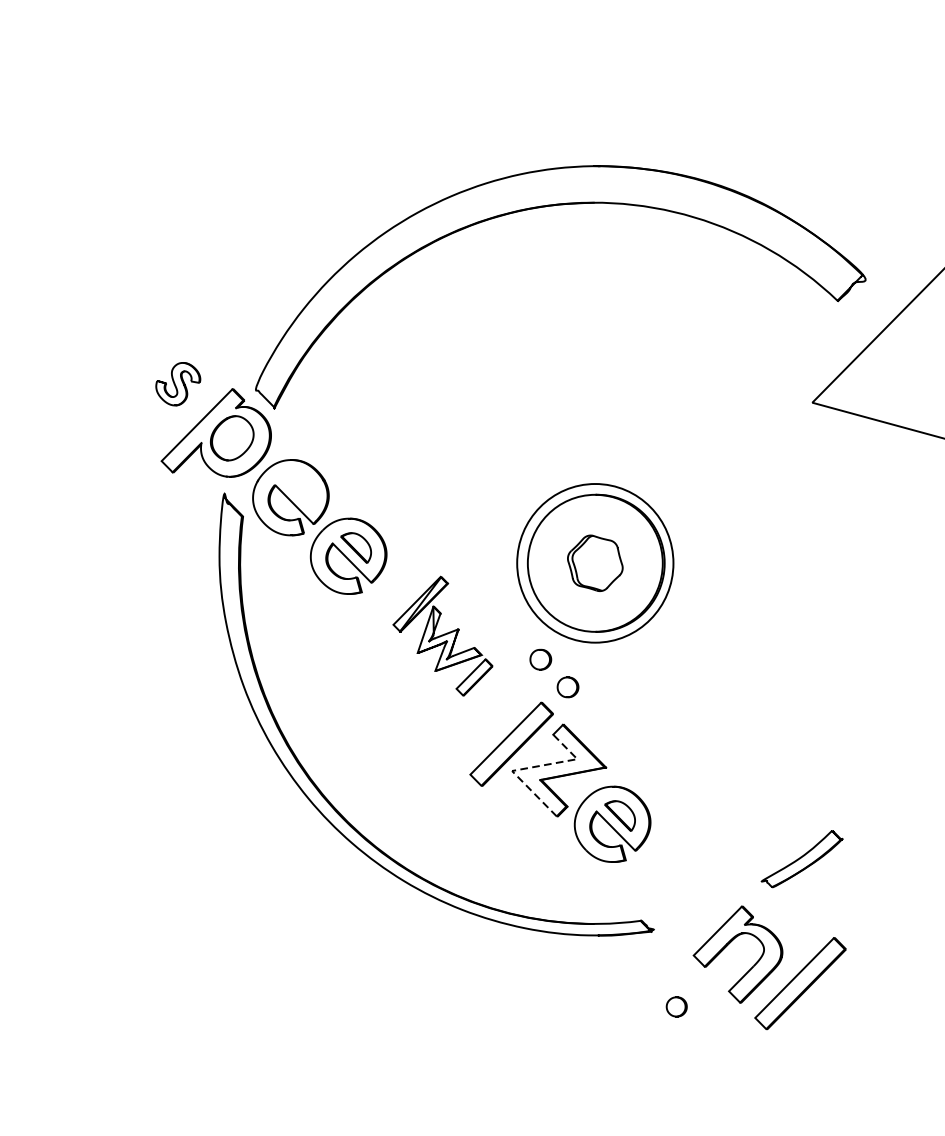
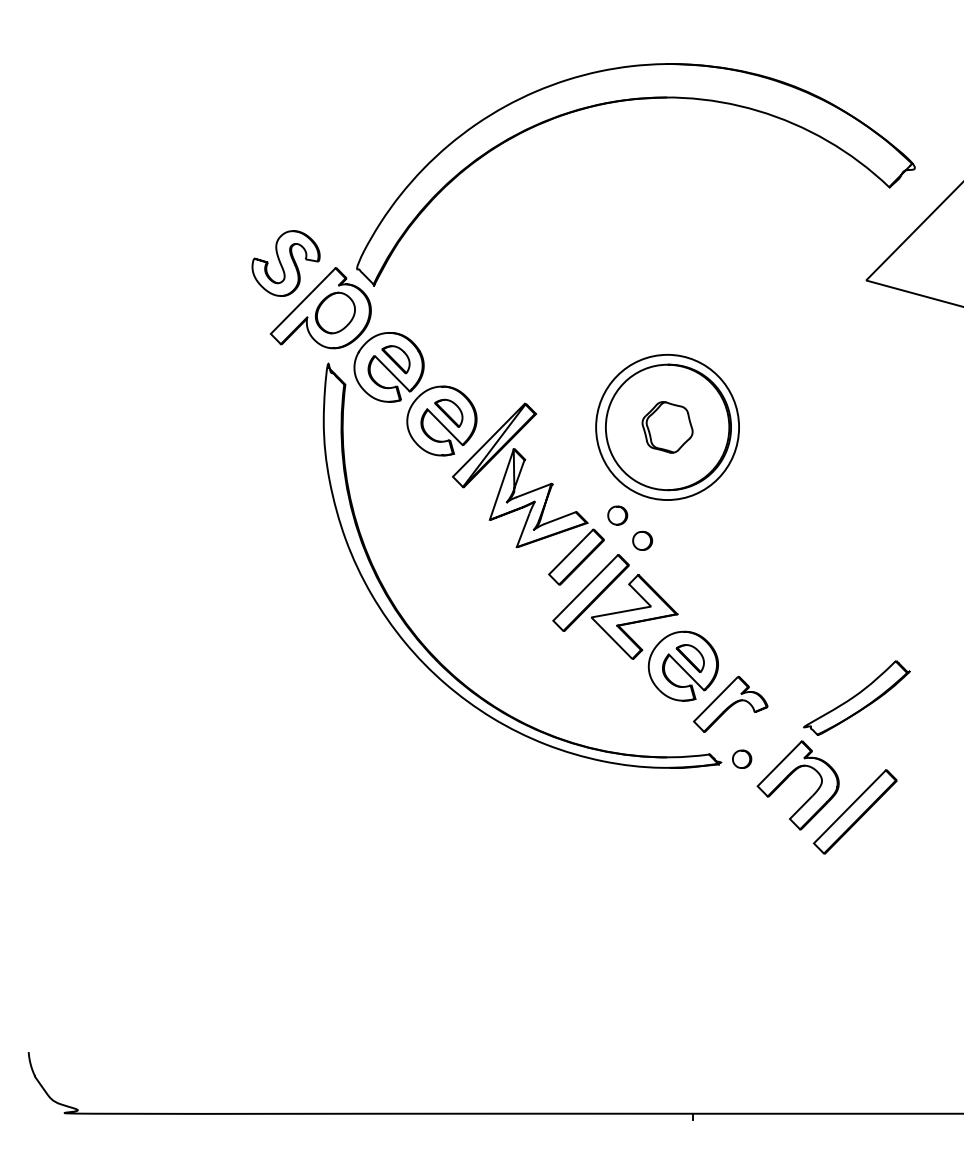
part: (177, 384) -> (285, 263), size x1.67
part: (297, 489) -> (395, 359), added
part: (442, 635) -> (527, 493), size x1.67
line: (530, 767) -> (608, 614), dashed -> solid
part: (801, 858) -> (856, 697), size x1.43
part: (664, 866) -> (730, 704), added
part: (677, 1006) -> (742, 758), moved

